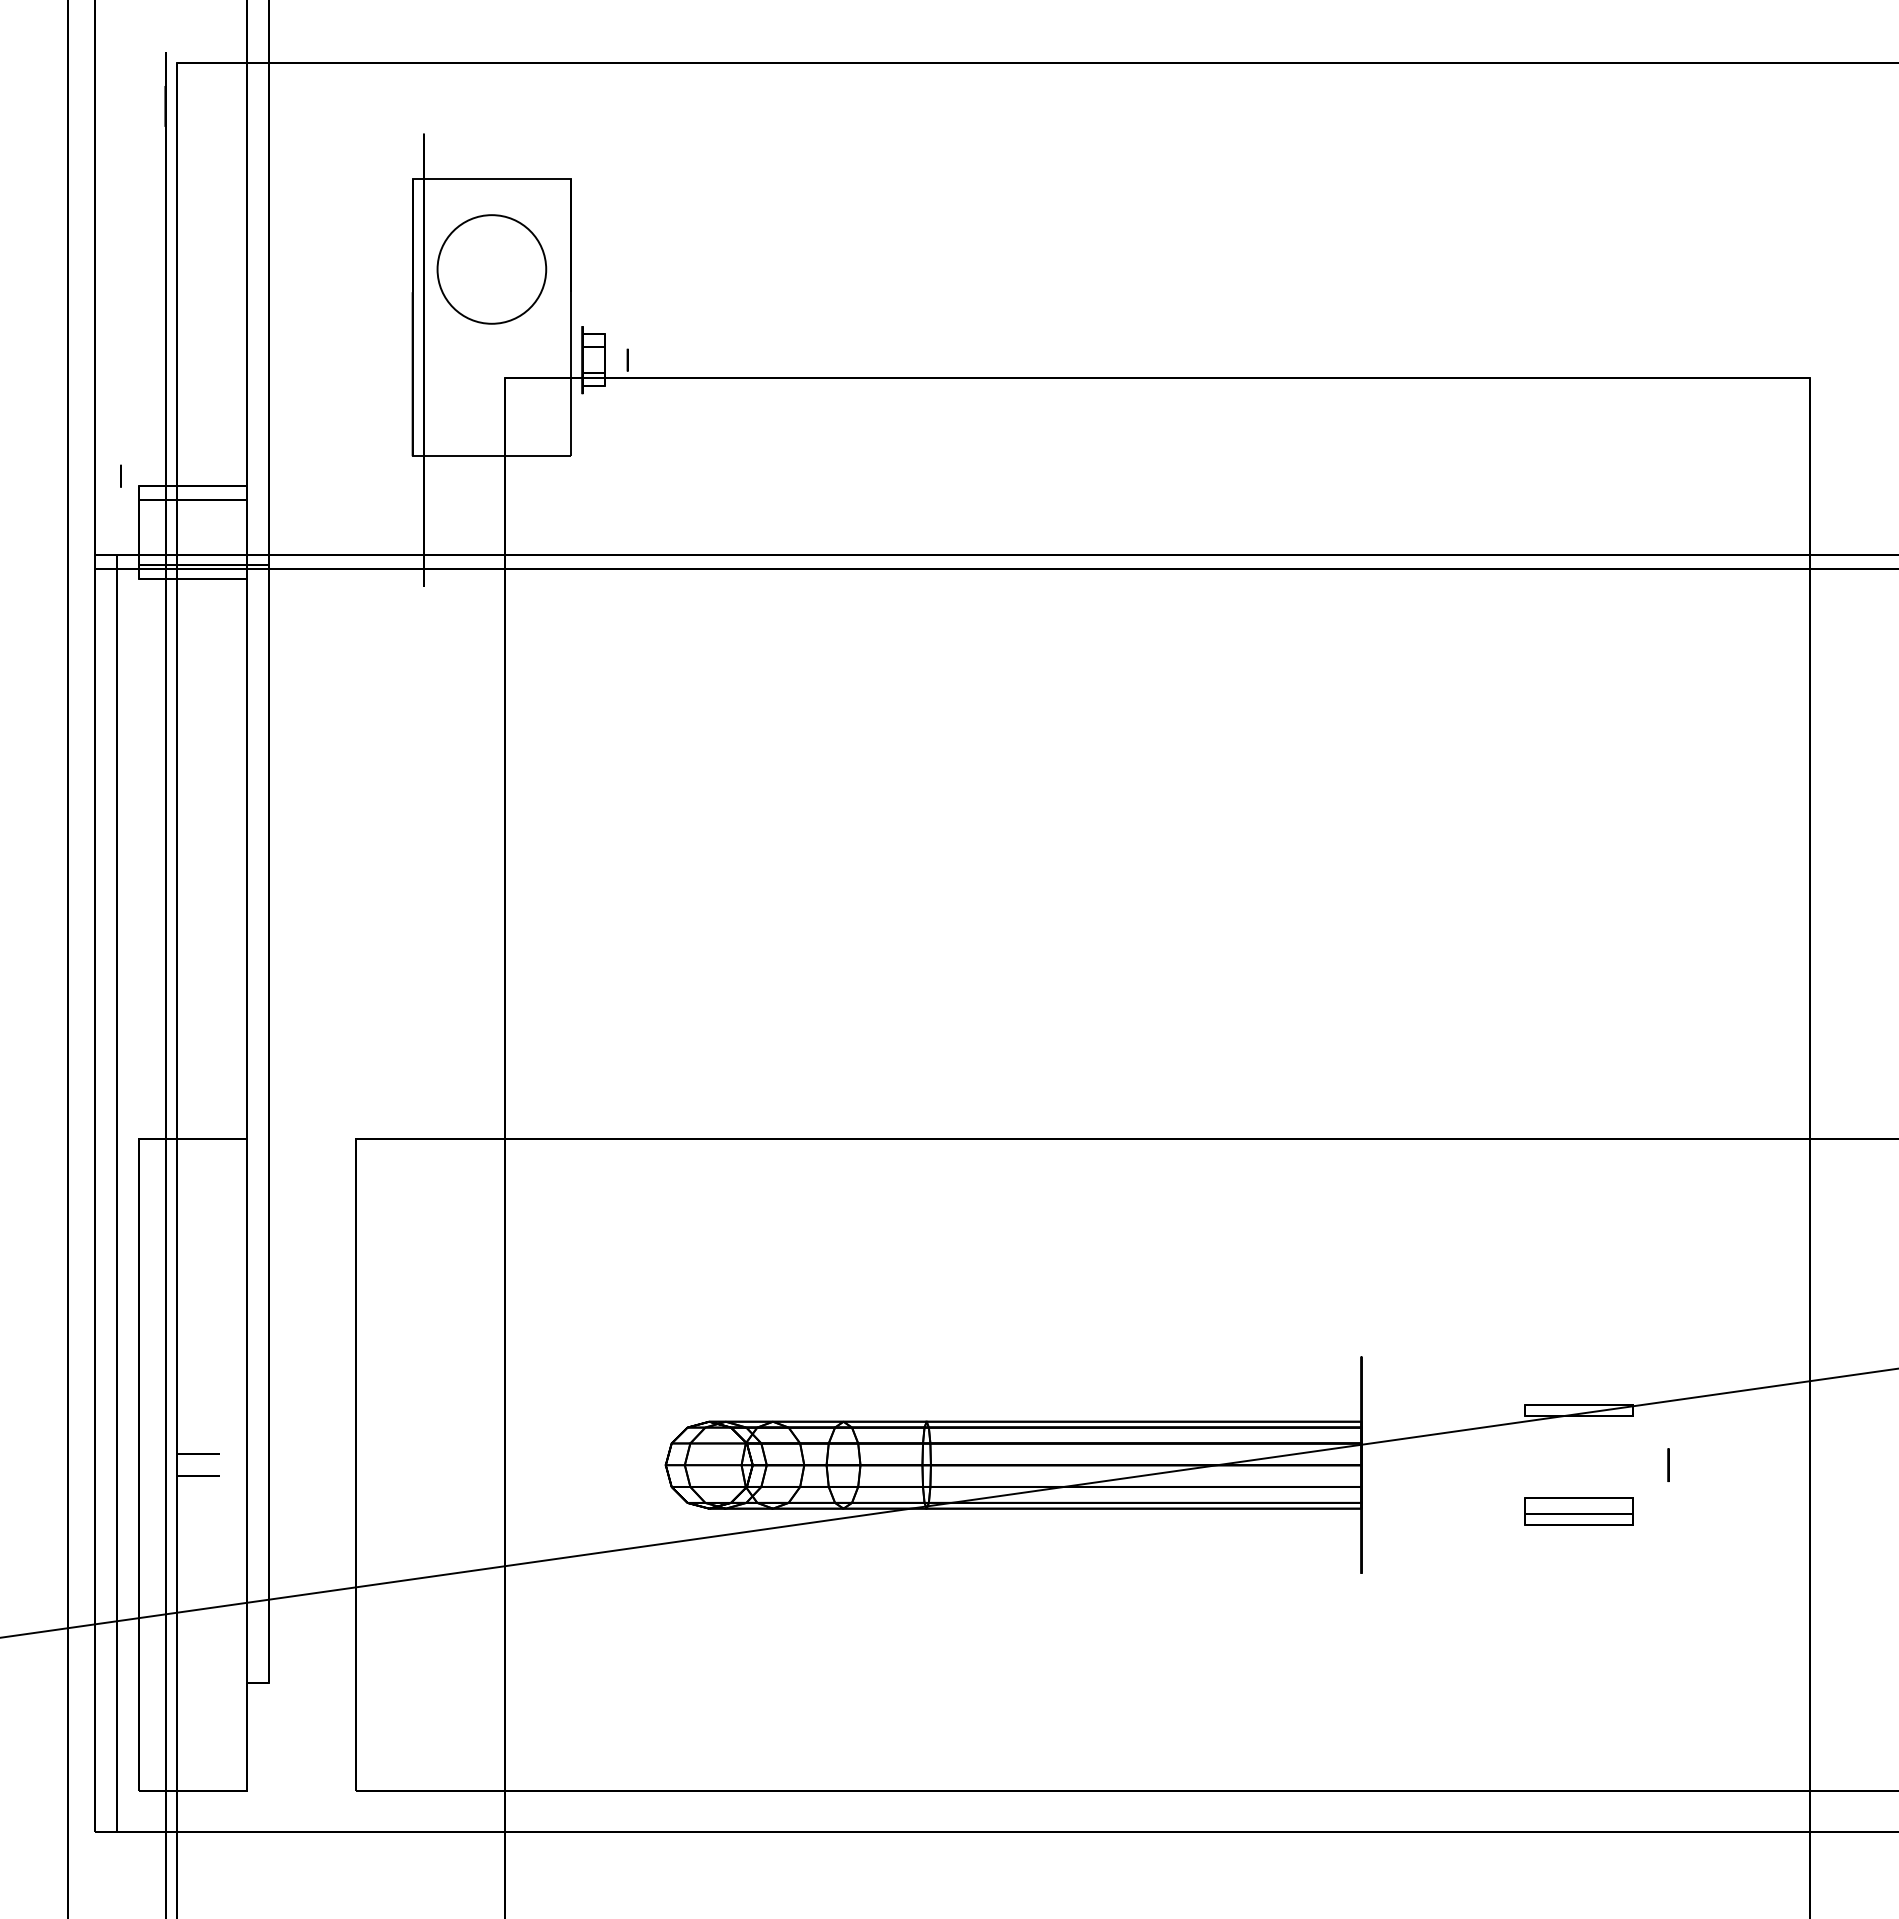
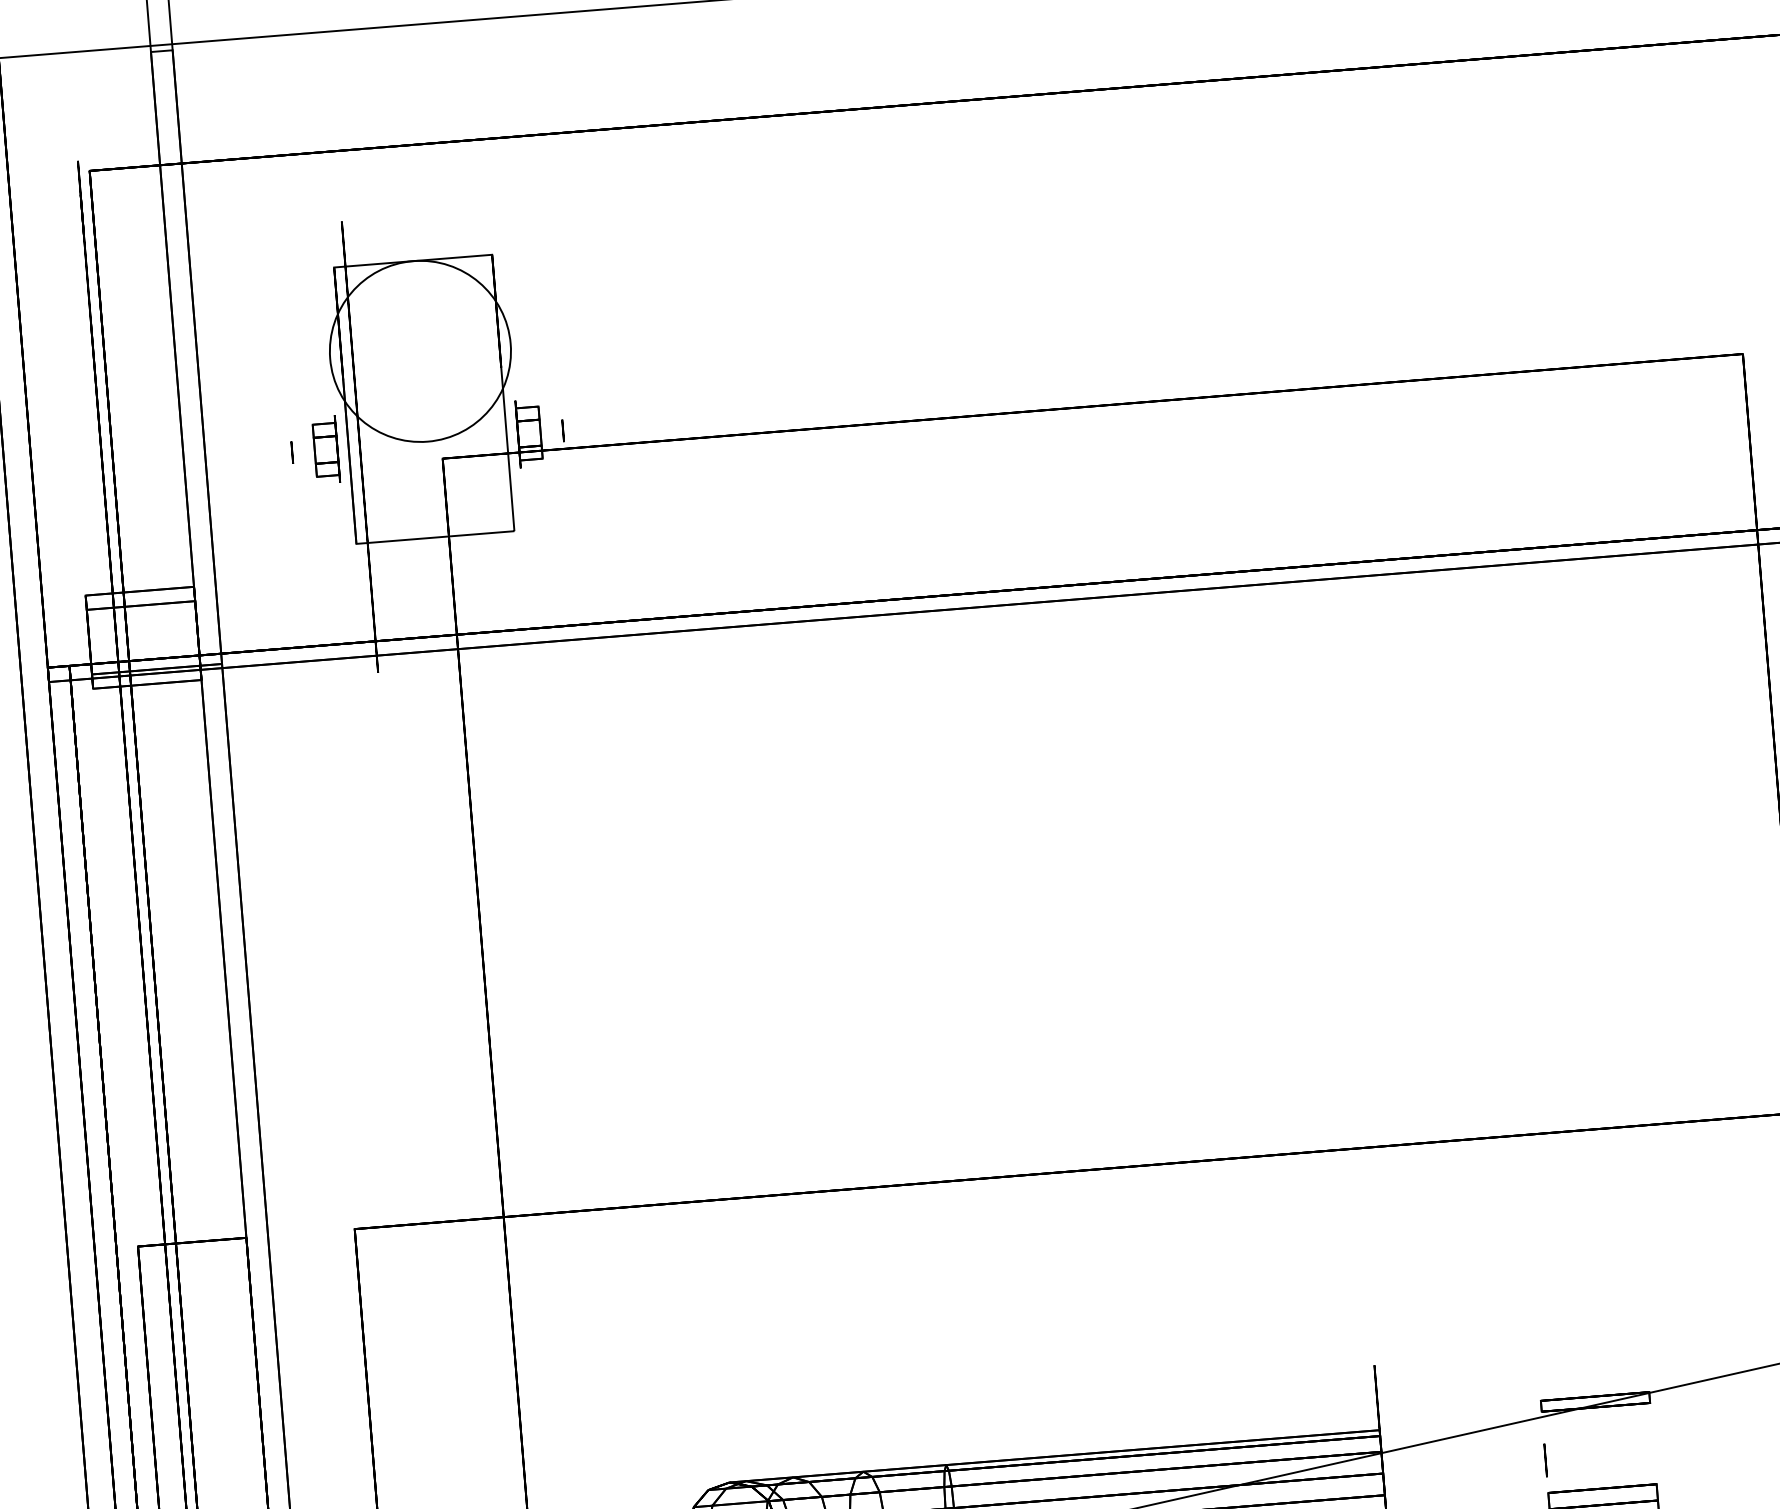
circle: (491, 269) -> (420, 351), size x1.67
part: (390, 360) -> (326, 450), added
circle: (120, 475) -> (291, 452), moved
circle: (1668, 1464) -> (1545, 1459), moved

